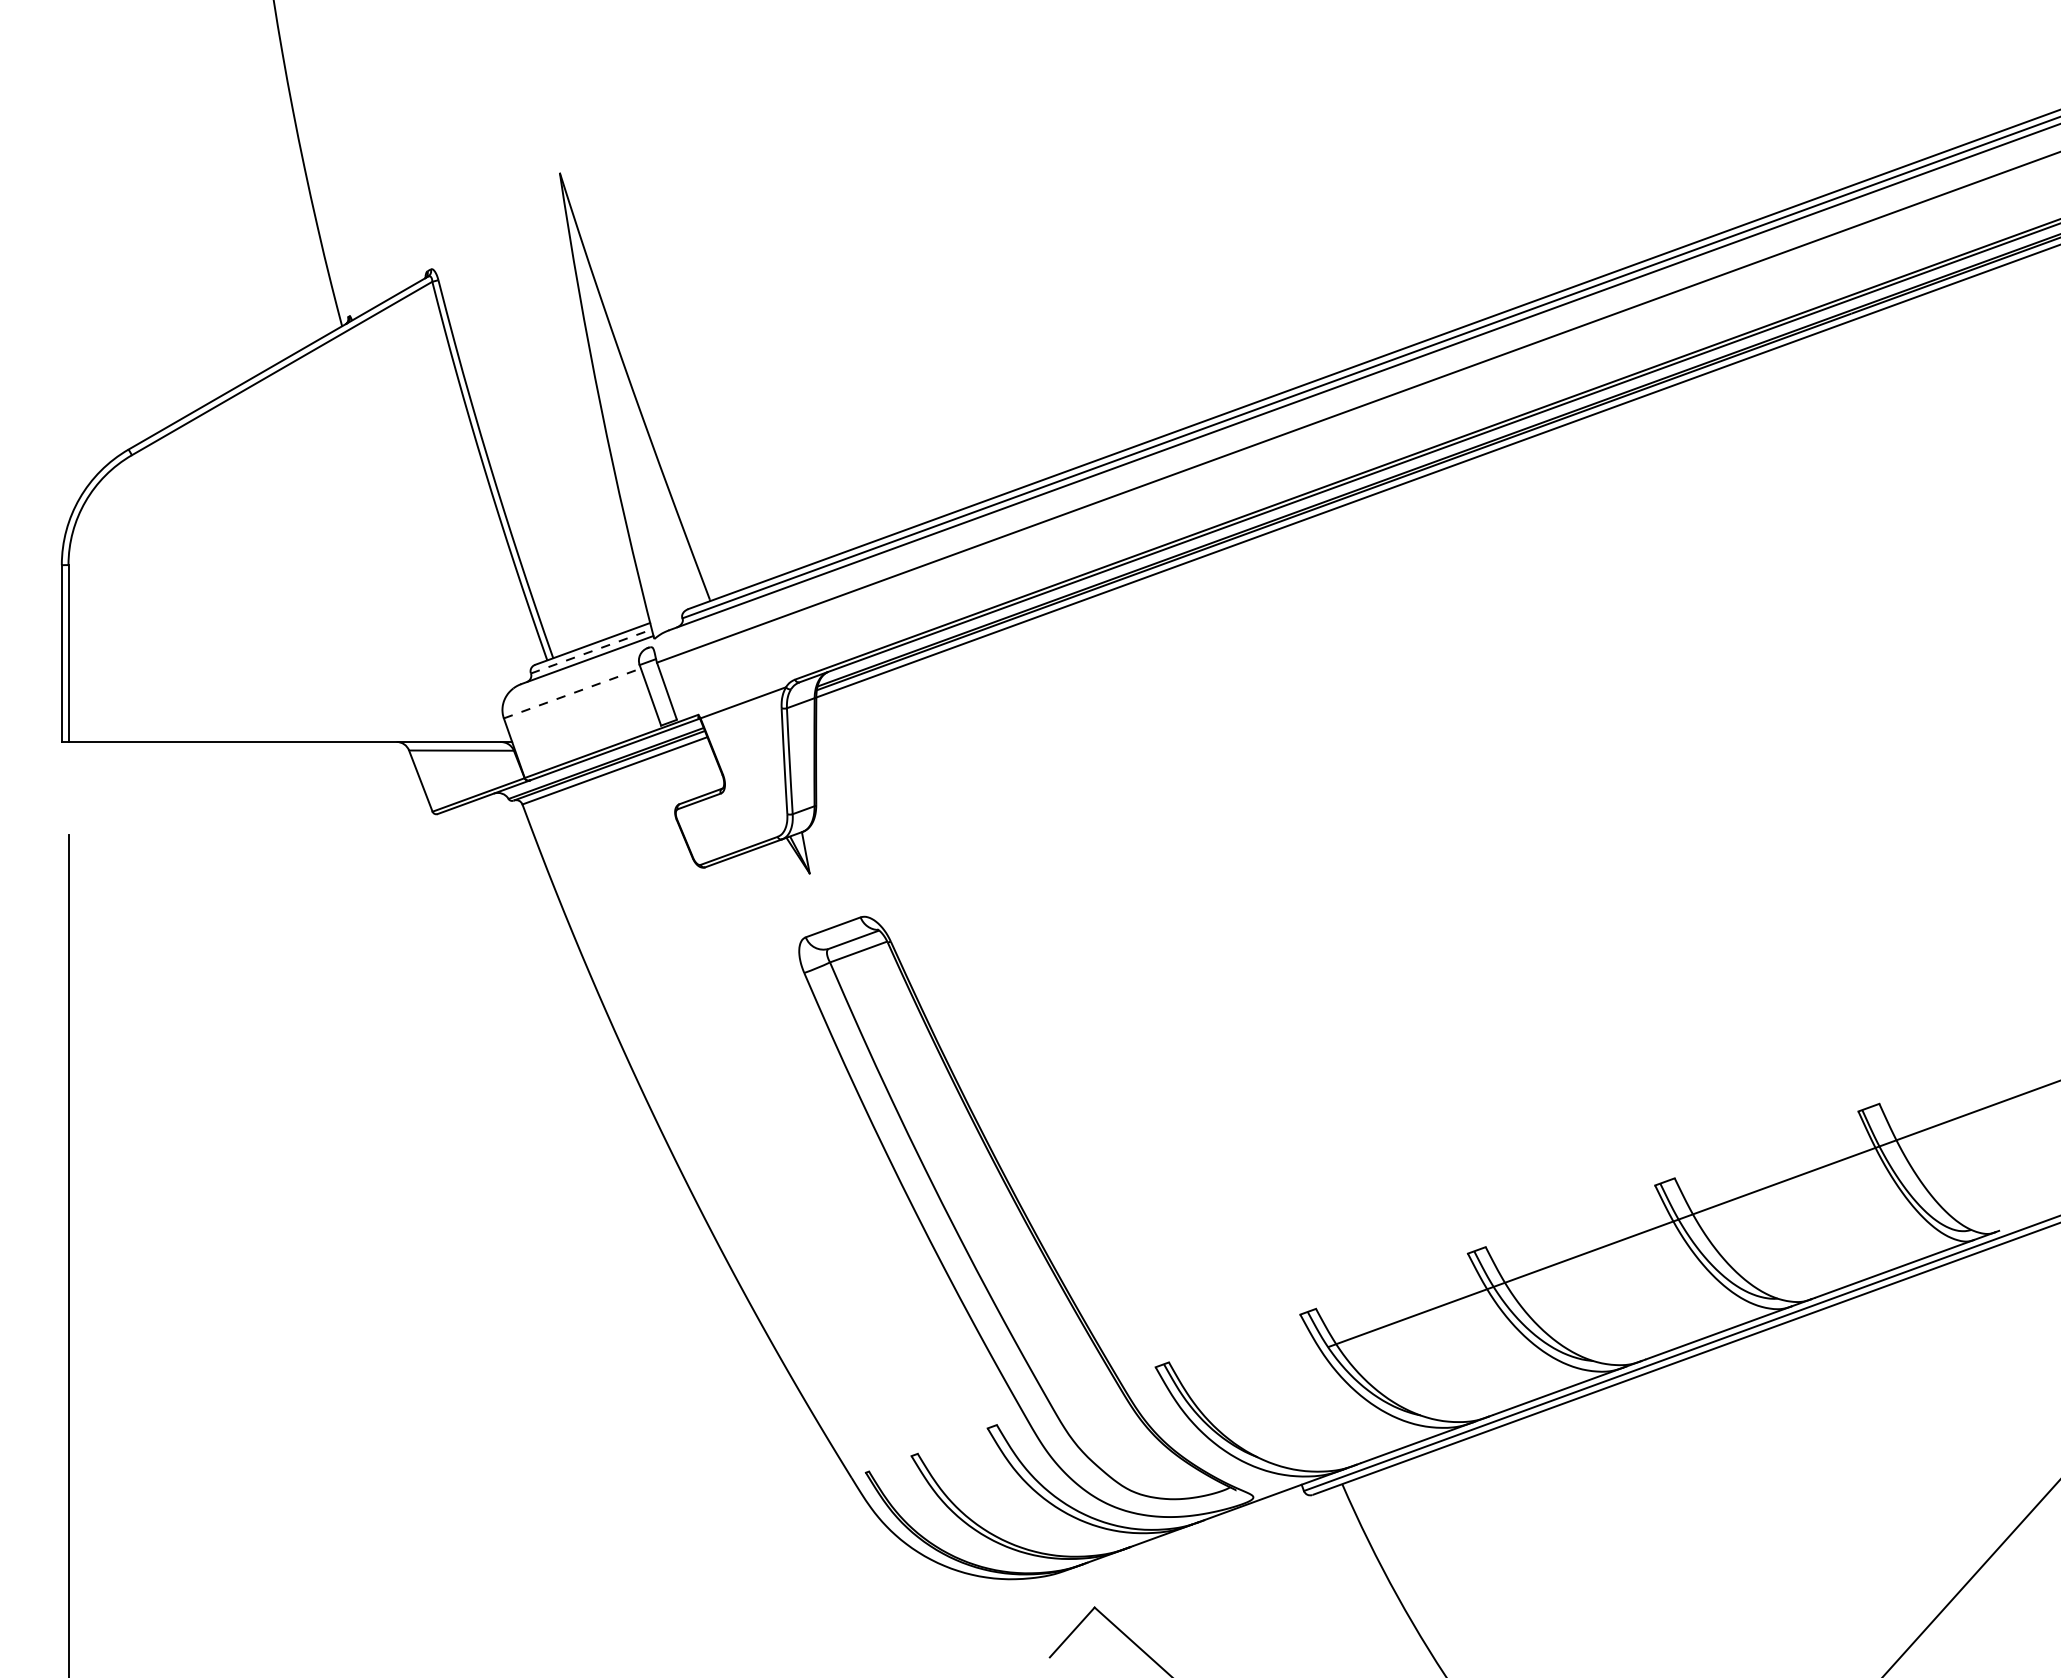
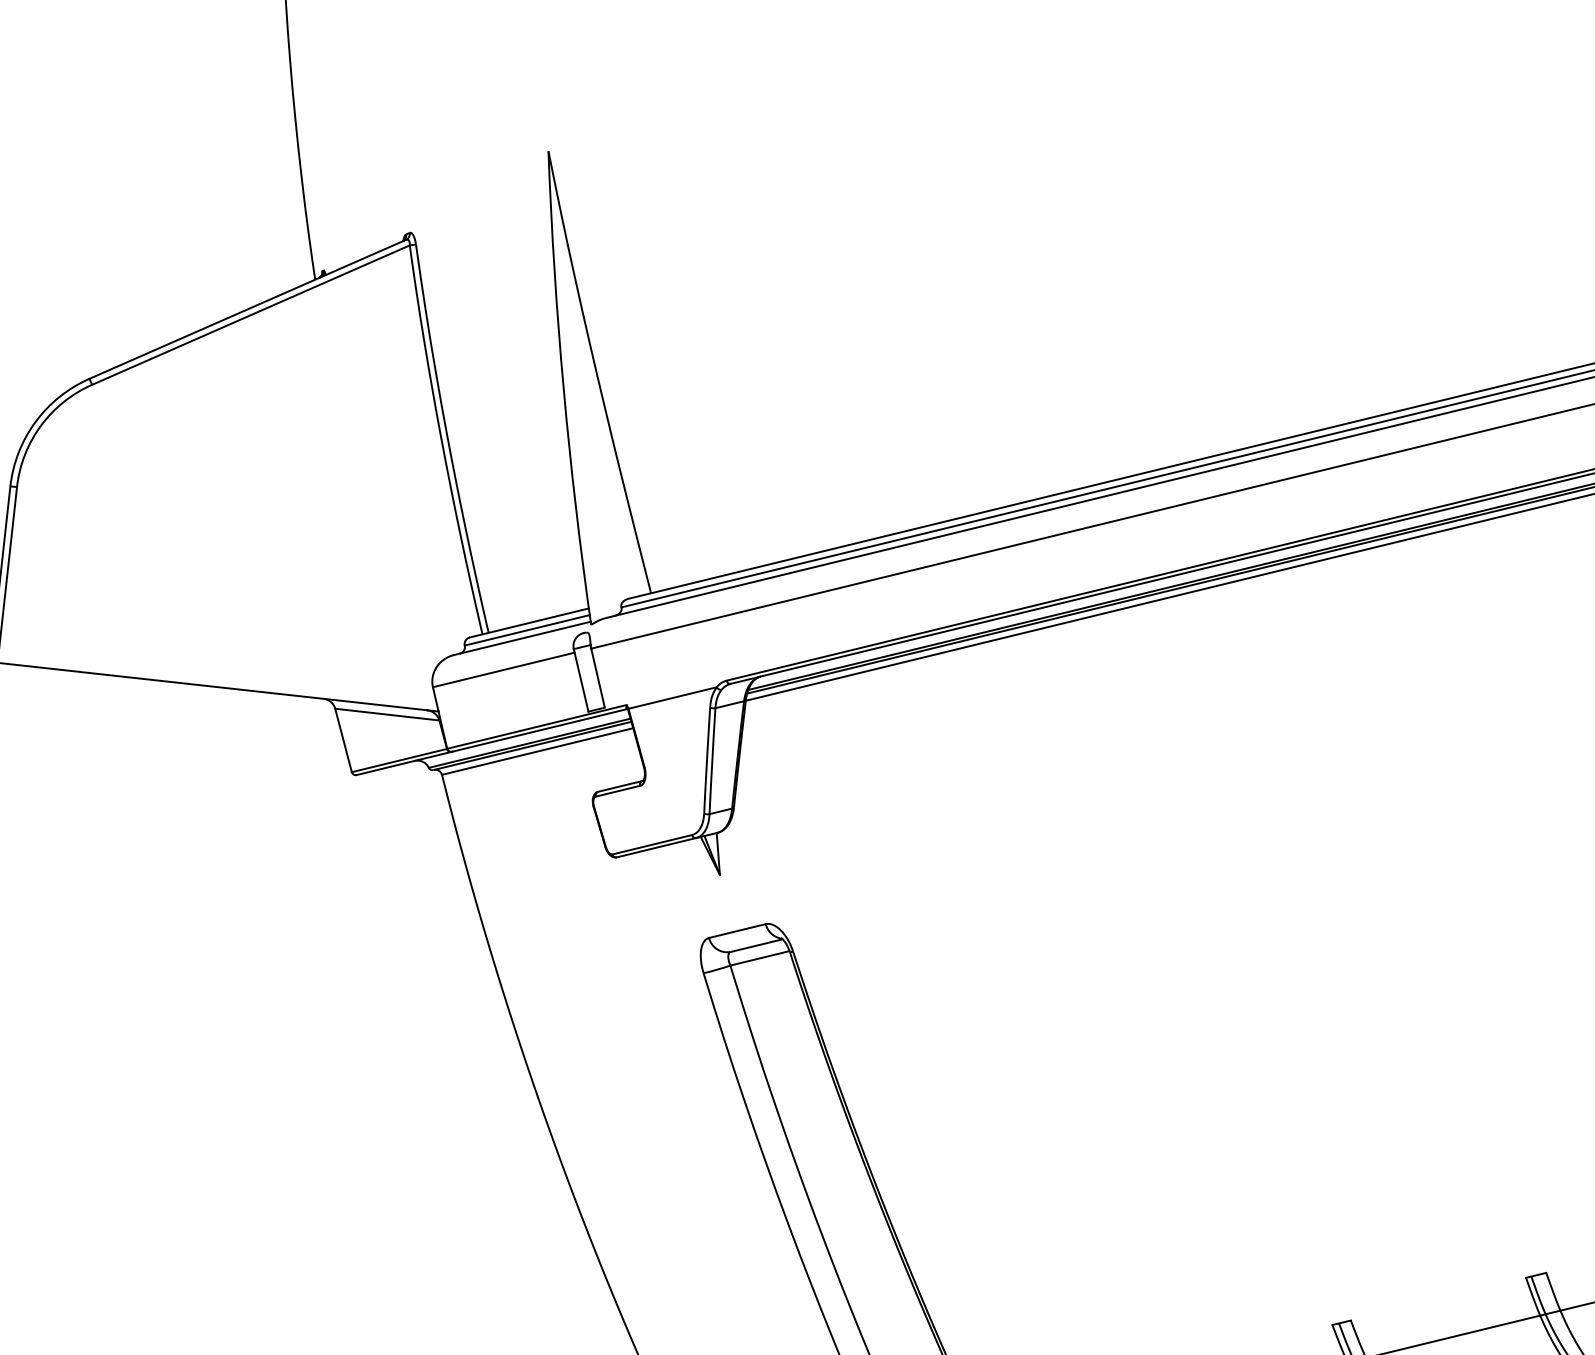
line: (591, 651) -> (527, 630), dashed -> solid
line: (572, 693) -> (503, 670), dashed -> solid

